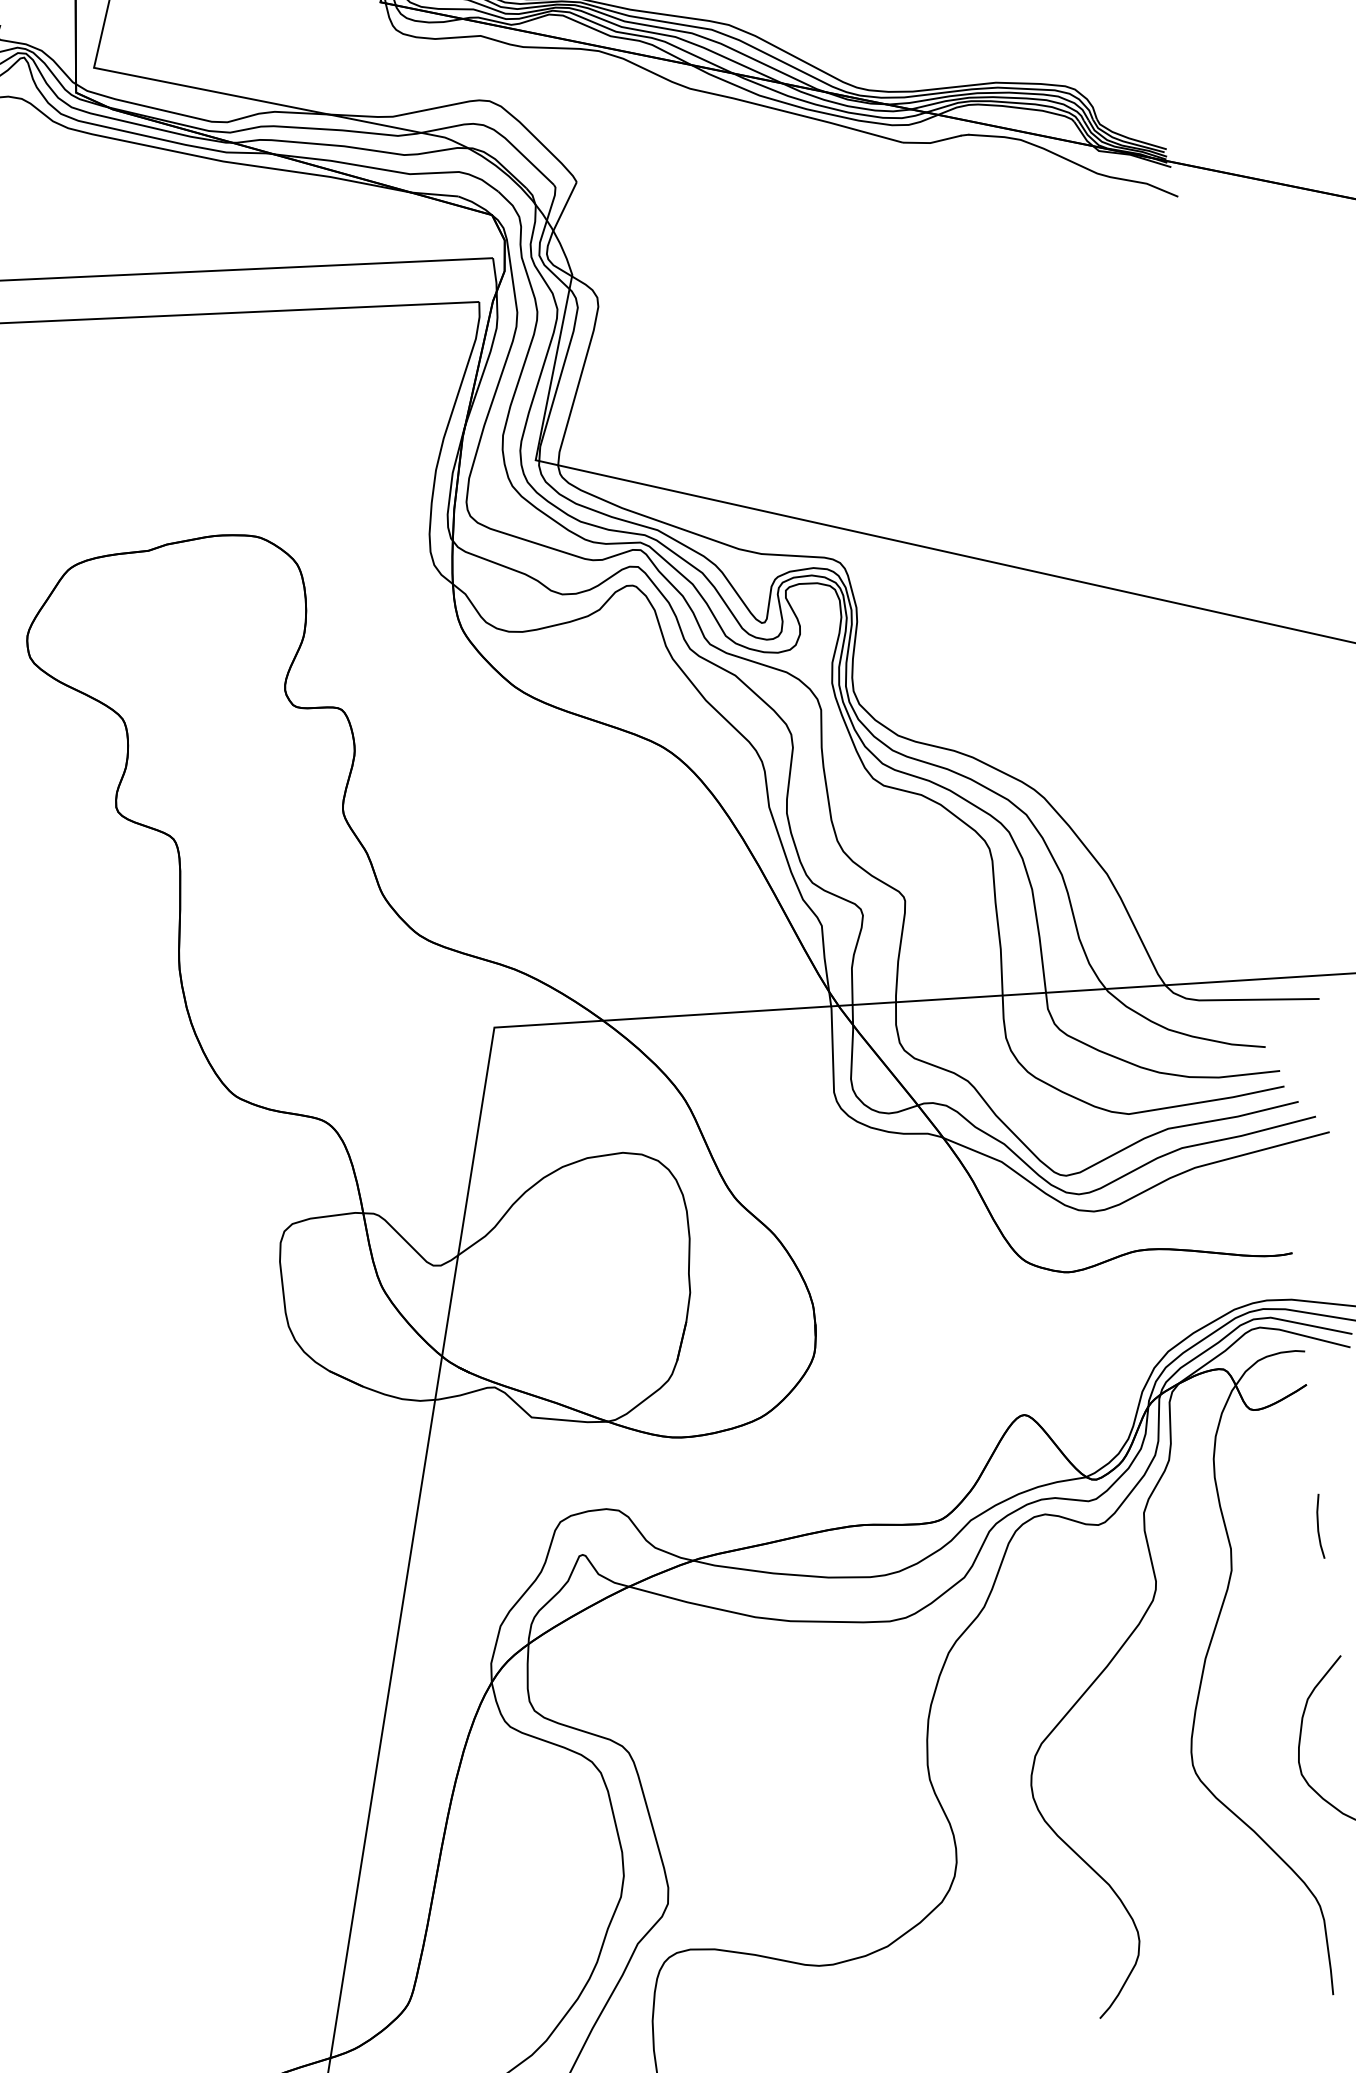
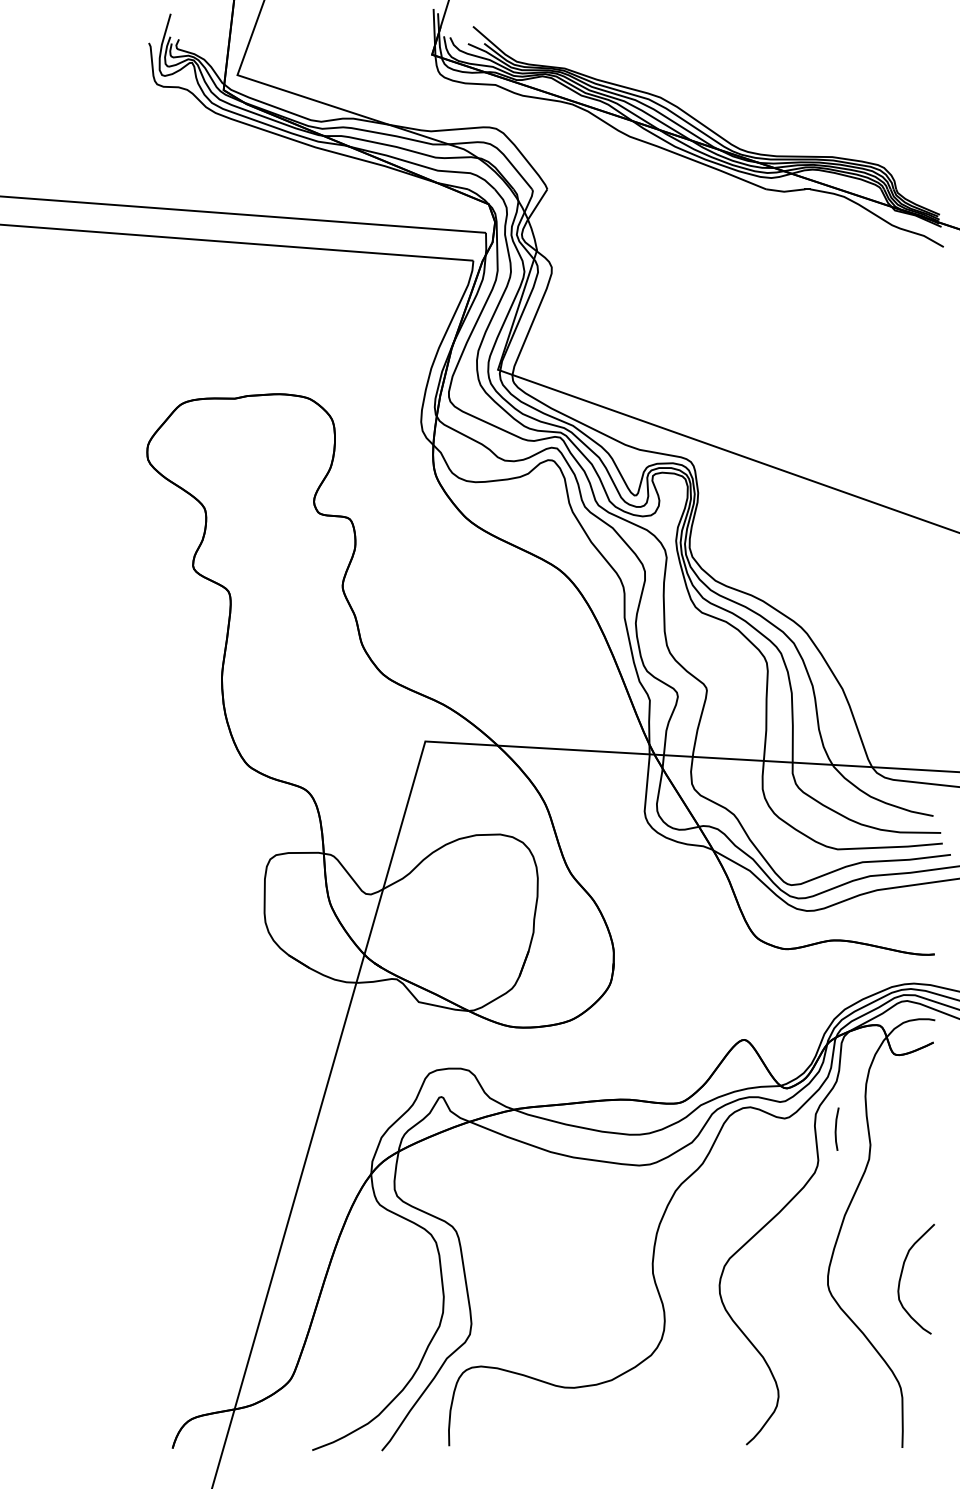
line: (1318, 1525) -> (836, 1128), moved

